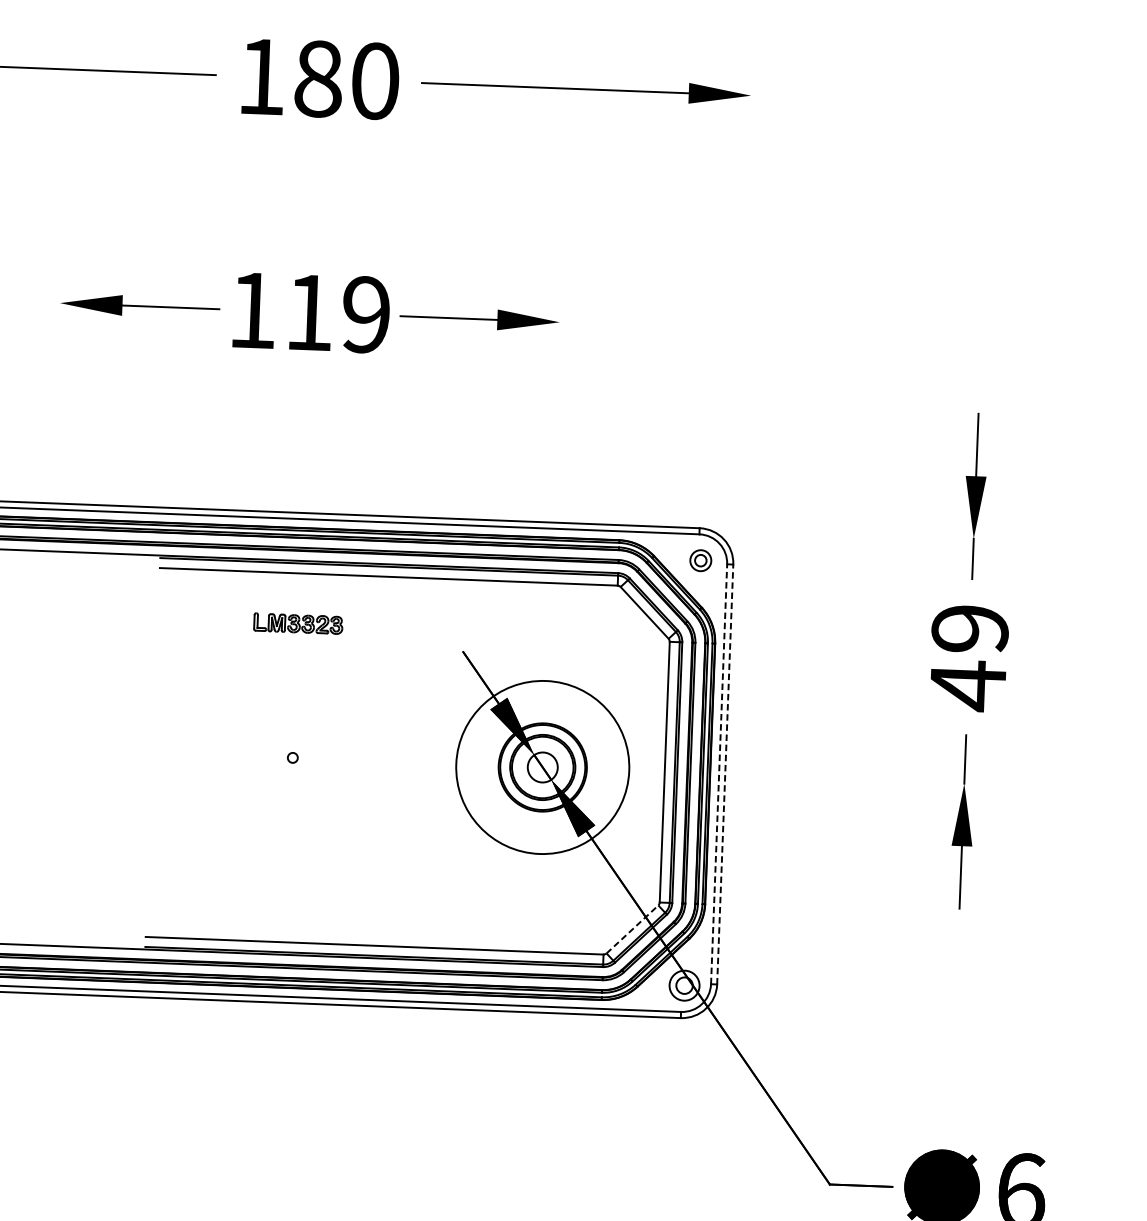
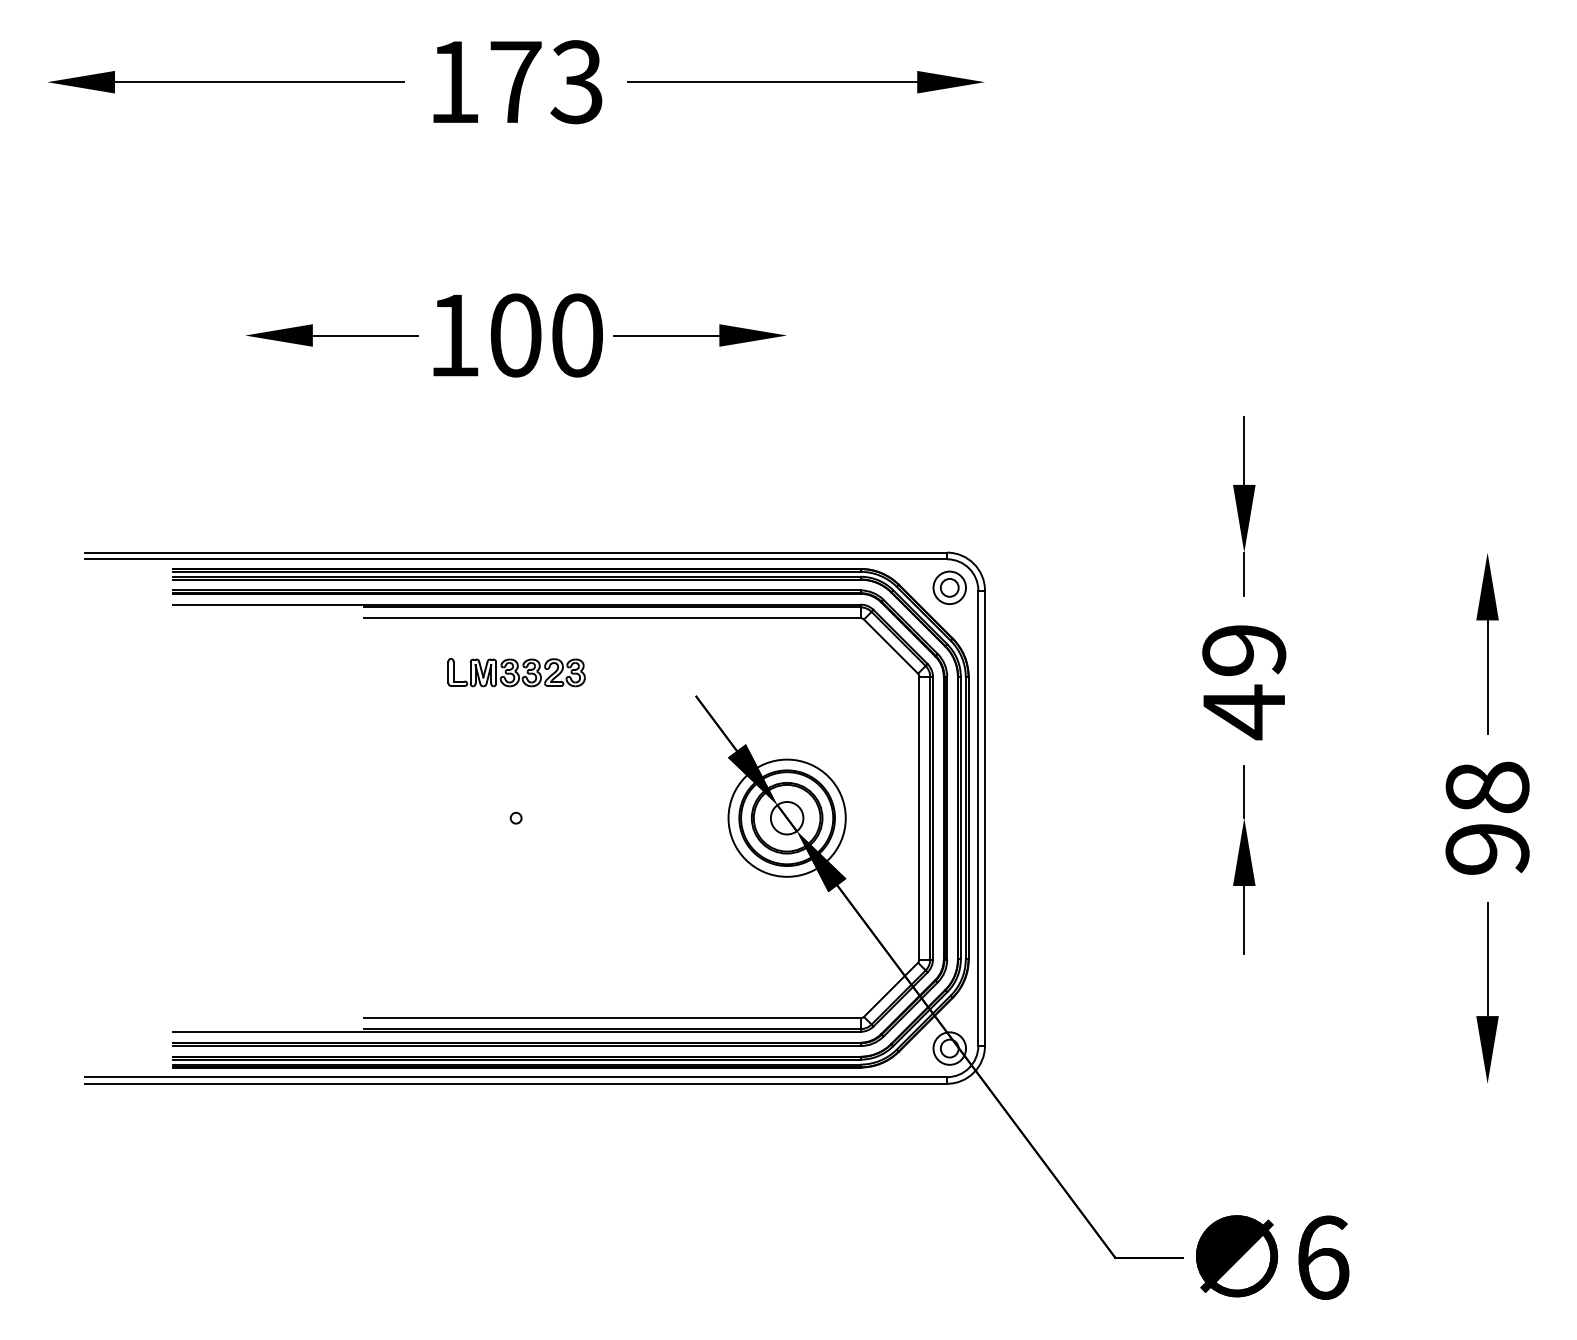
text: (346, 80) -> (546, 82), 180 -> 173
text: (337, 313) -> (546, 335), 119 -> 100
part: (700, 560) -> (949, 587), size x1.43
part: (298, 623) -> (516, 672), size x1.43
circle: (542, 766) -> (786, 817), size x0.62
line: (719, 774) -> (978, 818), dashed -> solid
line: (725, 774) -> (985, 818), dashed -> solid
line: (632, 929) -> (891, 989), dashed -> solid

